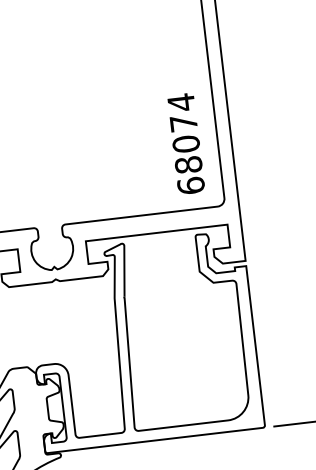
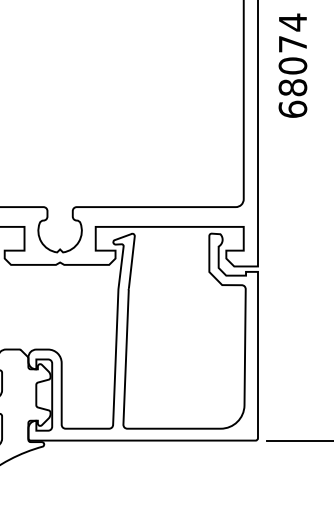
text: (185, 143) -> (292, 65), moved

